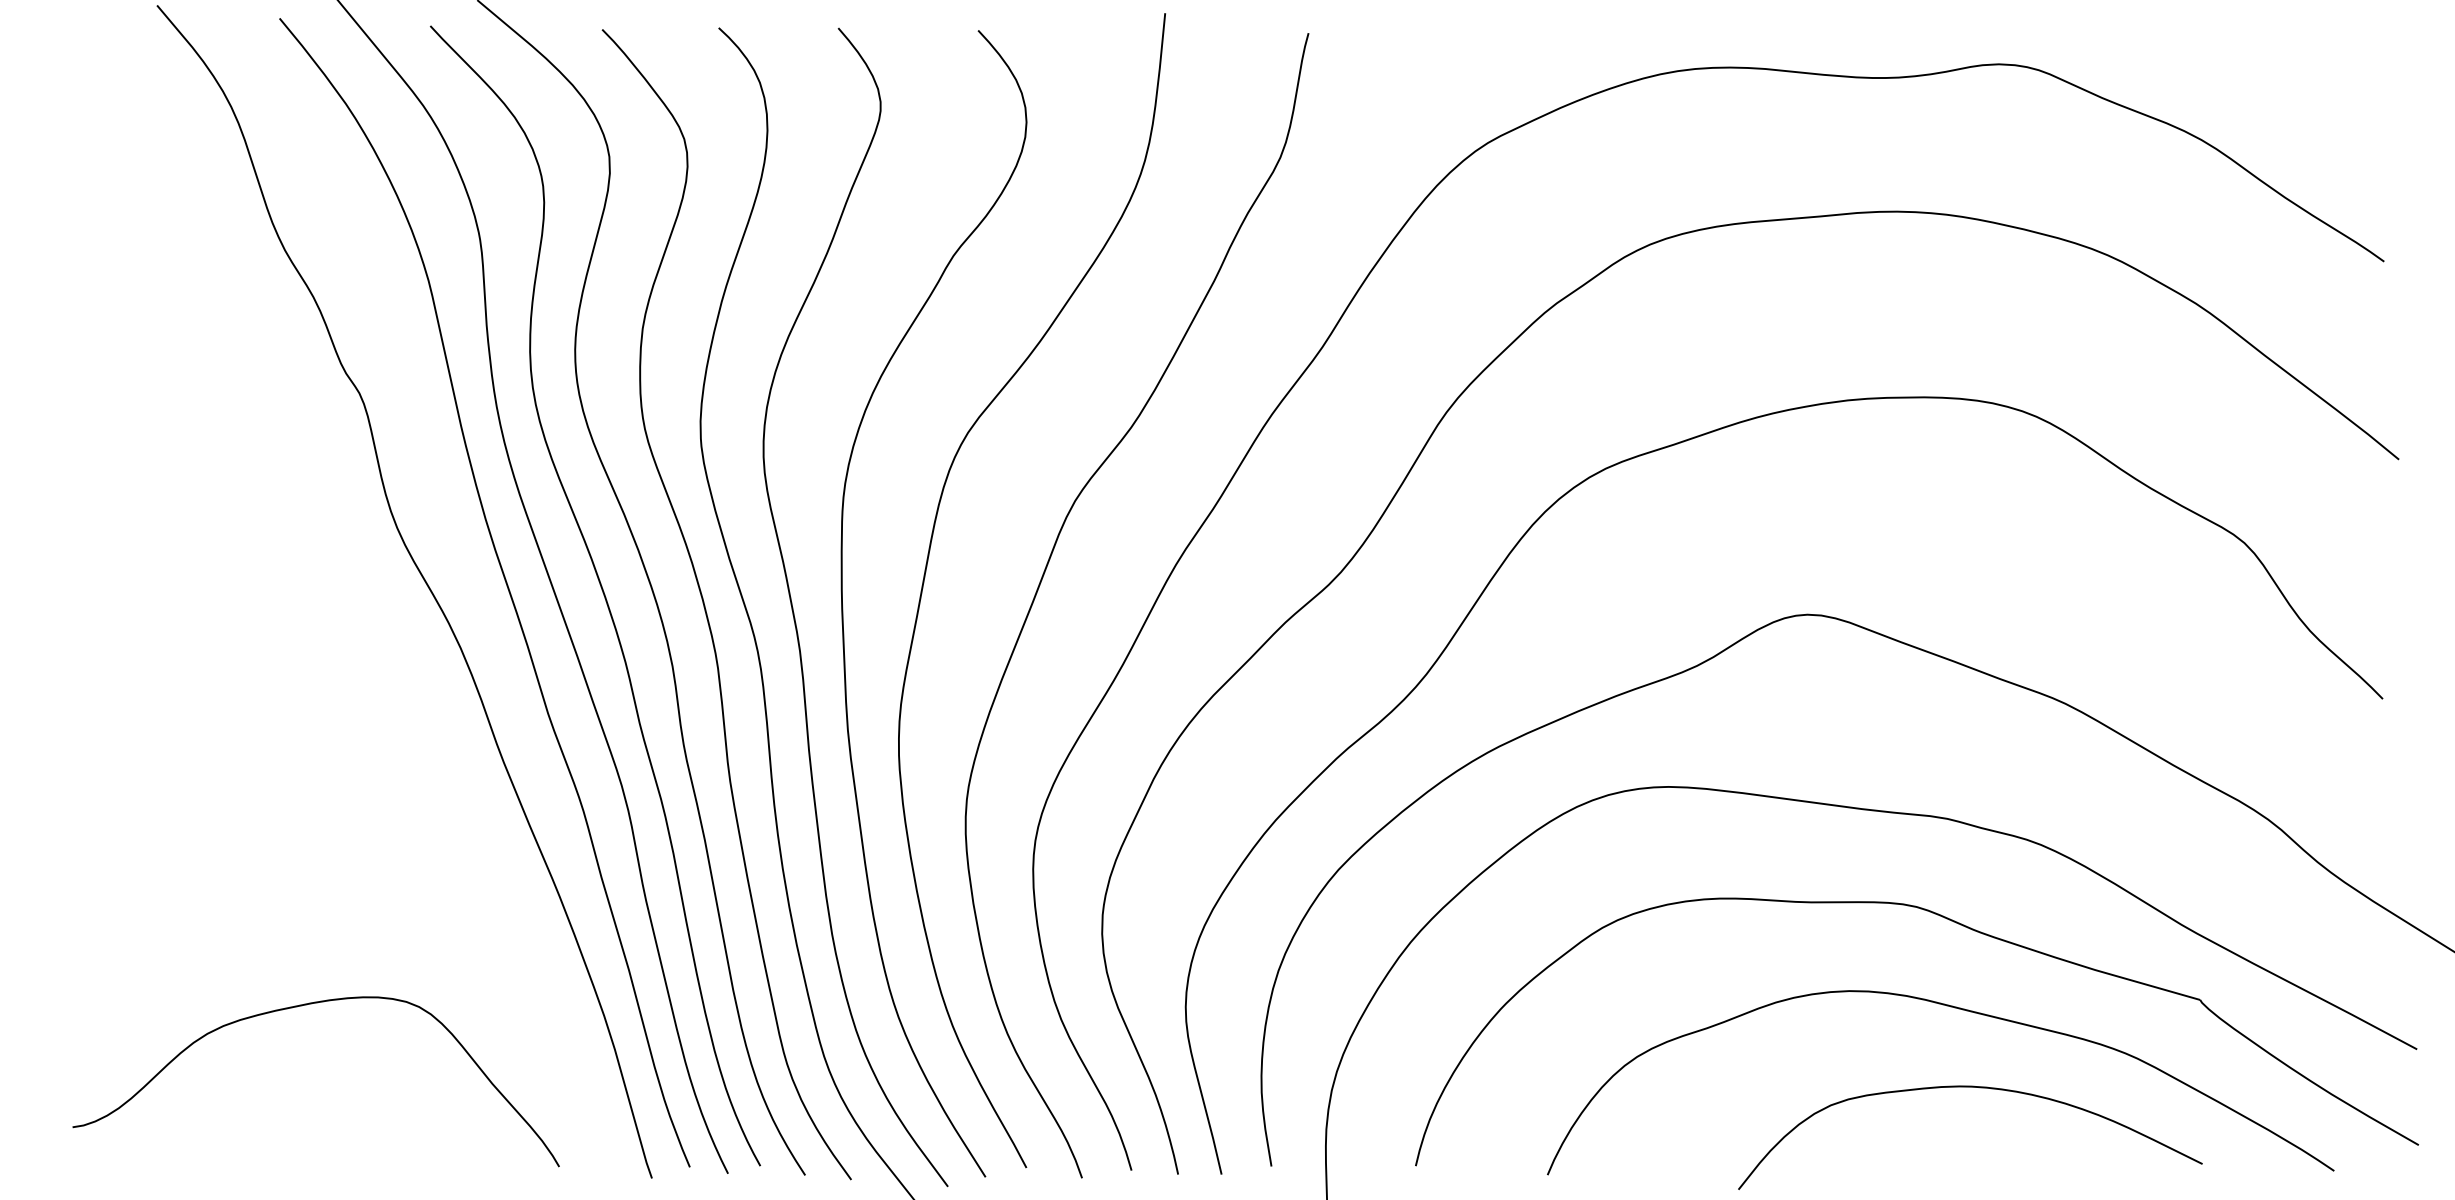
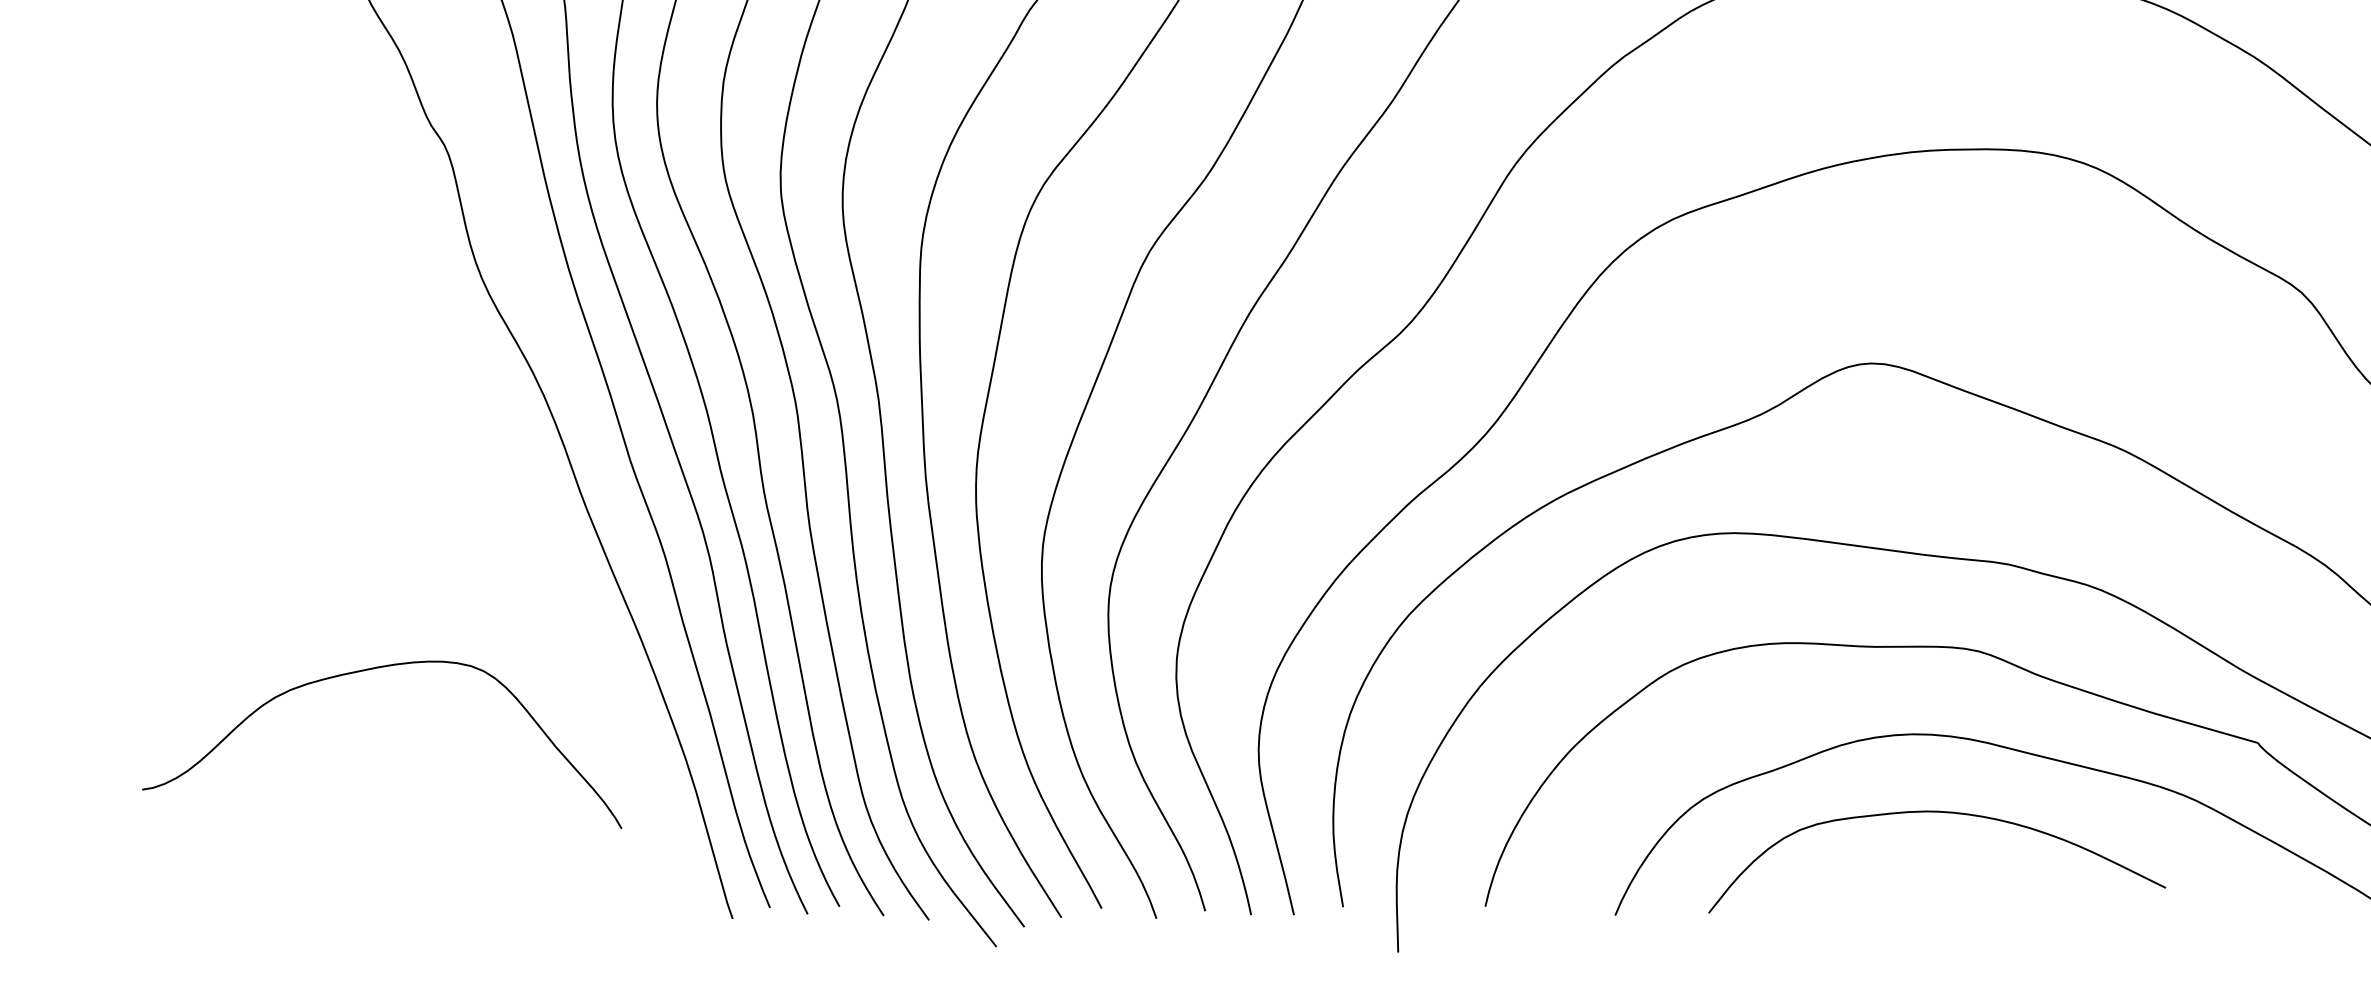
curve: (302, 1006) -> (368, 670), moved
curve: (1979, 1088) -> (1946, 813), moved

